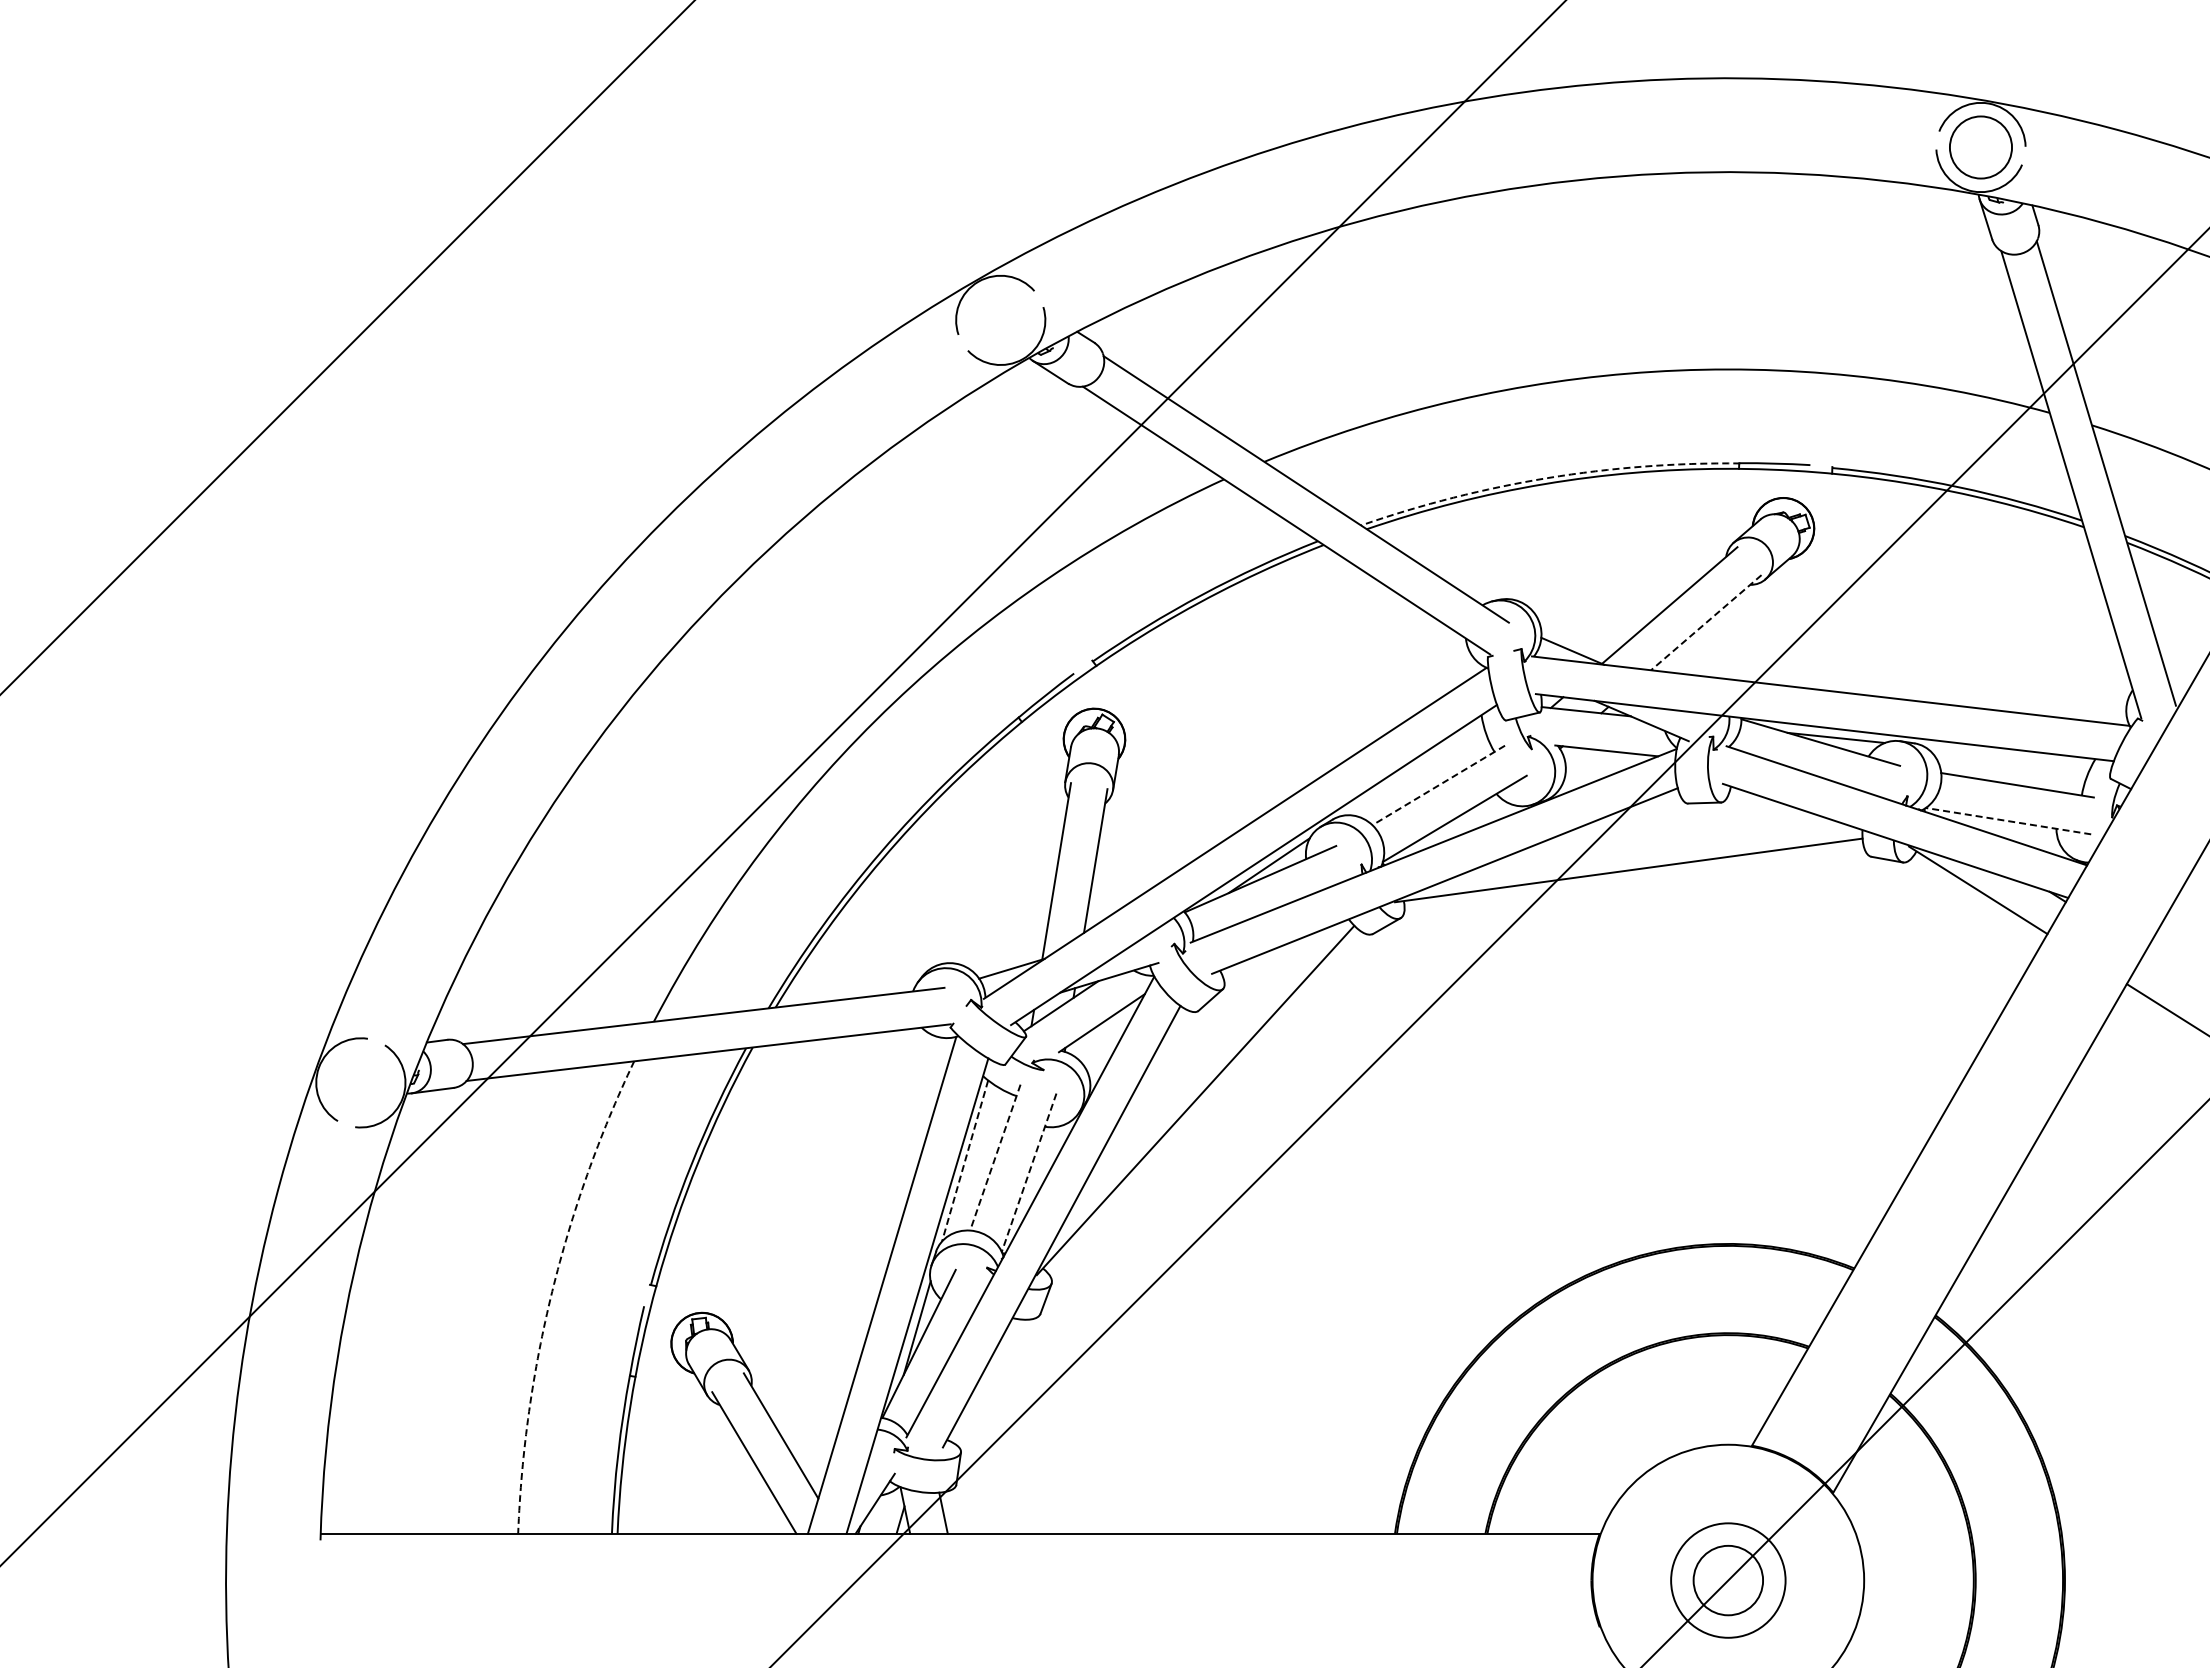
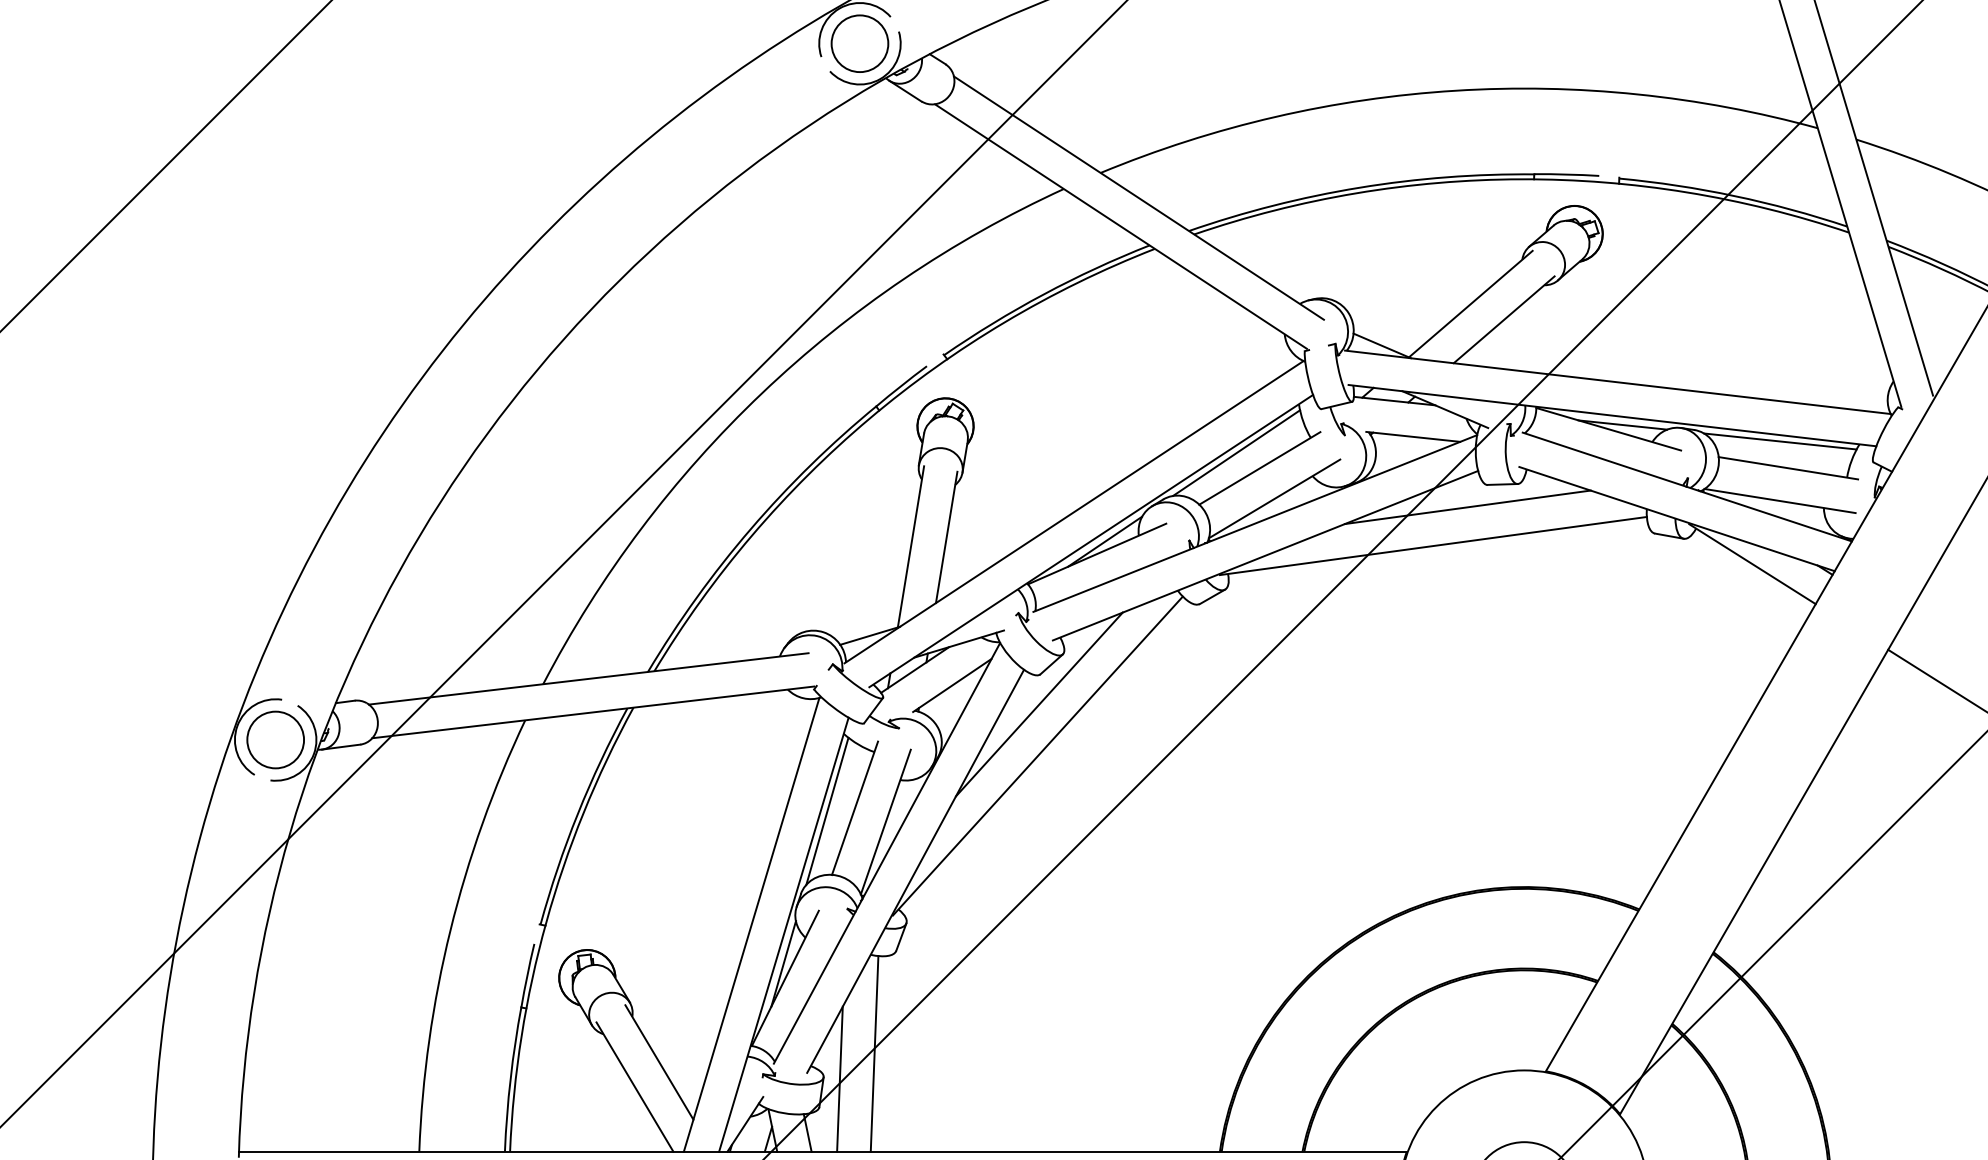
circle: (1000, 320) -> (859, 43), added
arc: (1547, 478) -> (1359, 188), dashed -> solid
line: (1706, 622) -> (1504, 319), dashed -> solid
line: (2008, 755) -> (1780, 441), added
line: (1412, 768) -> (1235, 452), added
line: (1438, 785) -> (1259, 468), dashed -> solid
line: (2008, 821) -> (1780, 501), dashed -> solid
line: (1666, 827) -> (1467, 506), added
line: (1196, 1043) -> (1038, 704), added
circle: (360, 1082) -> (275, 739), added
line: (995, 1158) -> (855, 809), dashed -> solid
line: (965, 1161) -> (827, 811), dashed -> solid
line: (1029, 1172) -> (886, 821), dashed -> solid
arc: (552, 1291) -> (450, 930), dashed -> solid
line: (1016, 1426) -> (874, 1053), added
line: (978, 1453) -> (839, 1078), added

